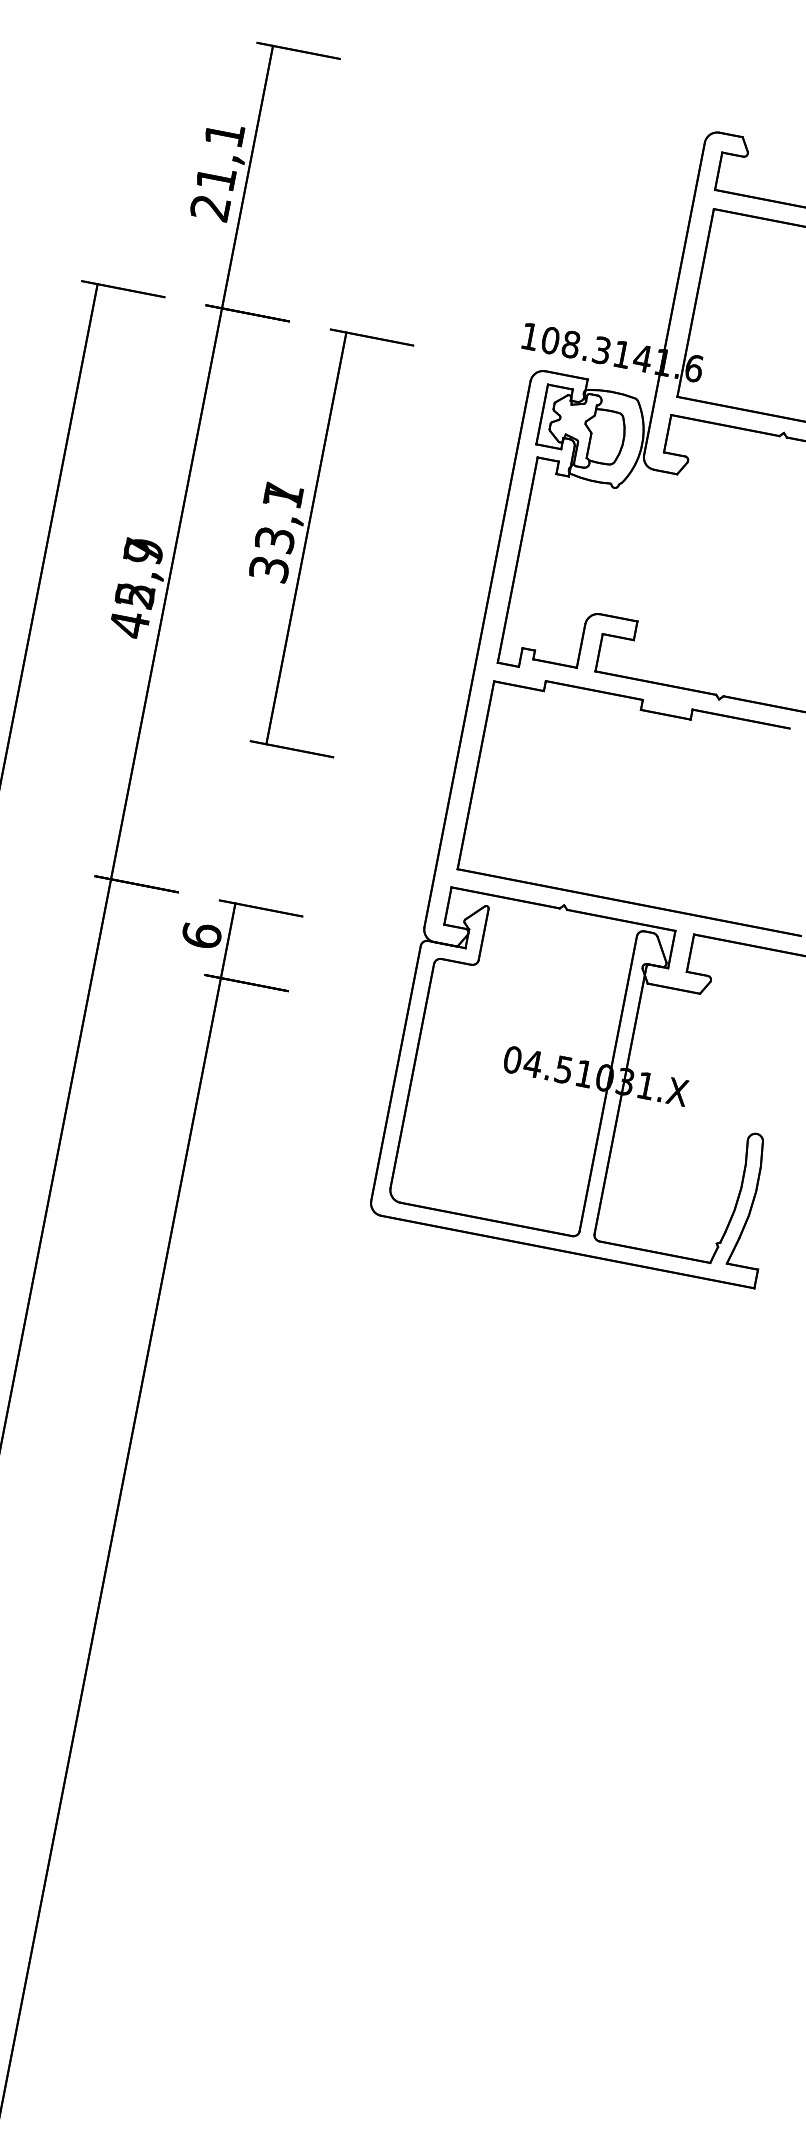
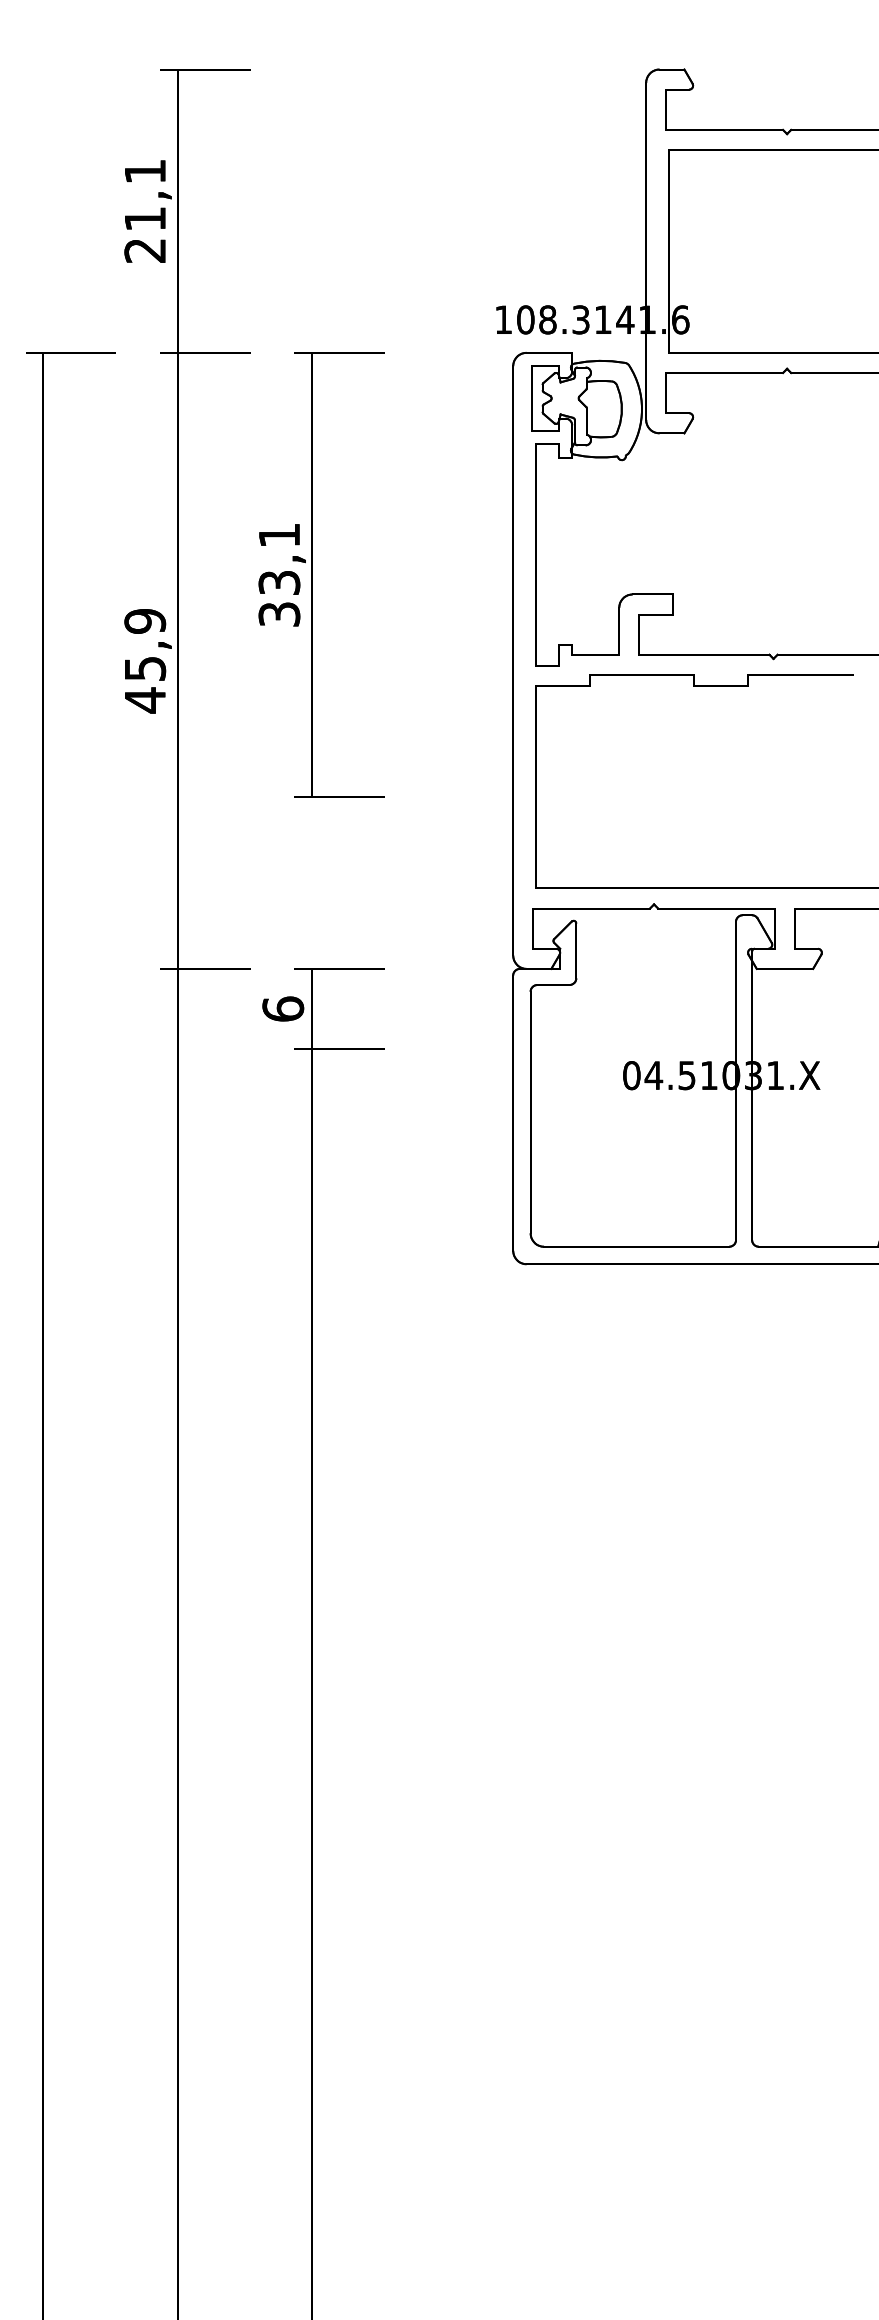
text: (283, 496) -> (279, 535), 33,7 -> 33,1
text: (139, 572) -> (145, 644), 42,7 -> 45,9

